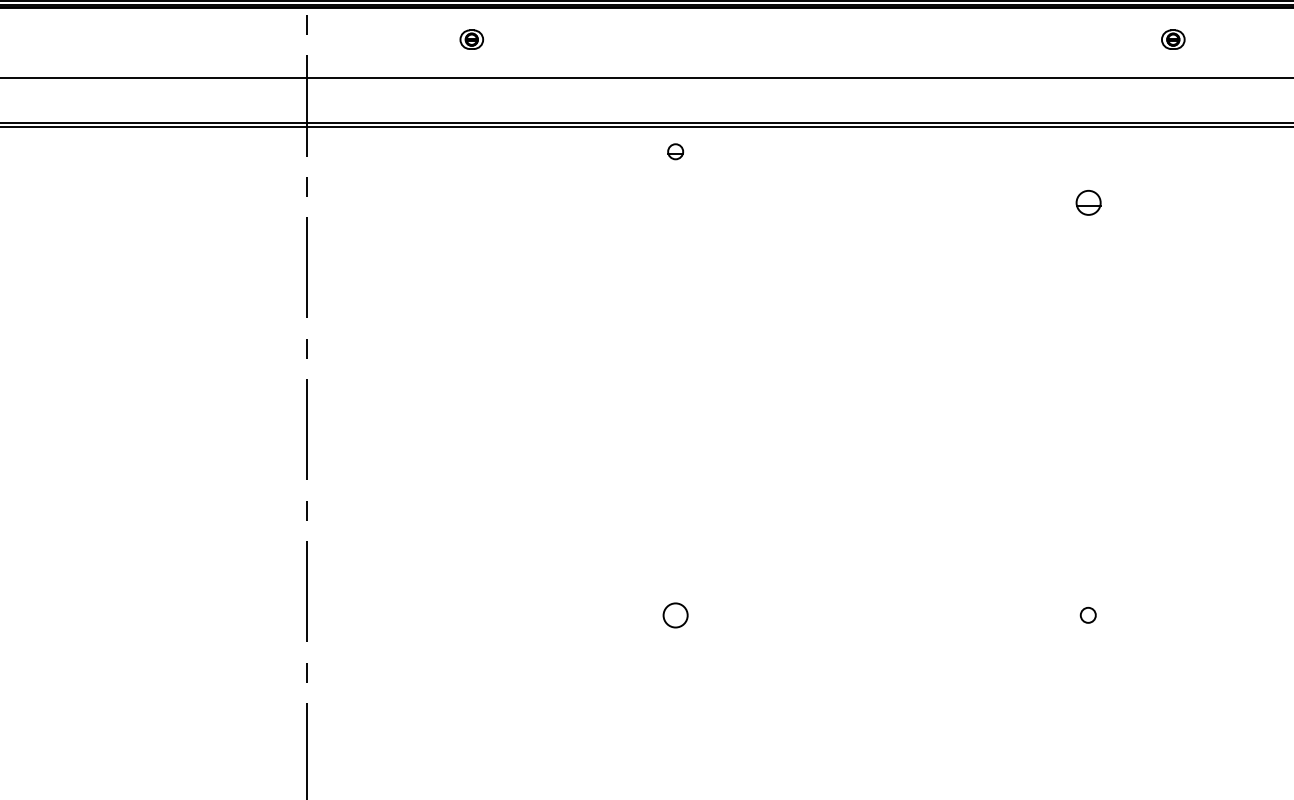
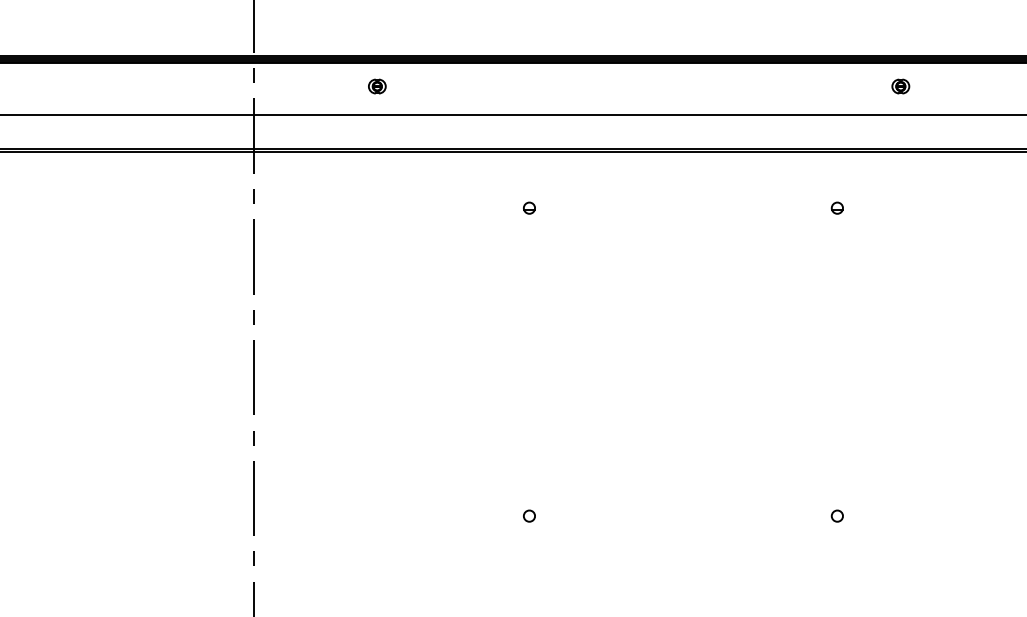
part: (675, 150) -> (529, 207), moved
part: (1087, 201) -> (836, 207), size x0.62
circle: (675, 614) -> (529, 515), size x0.62

